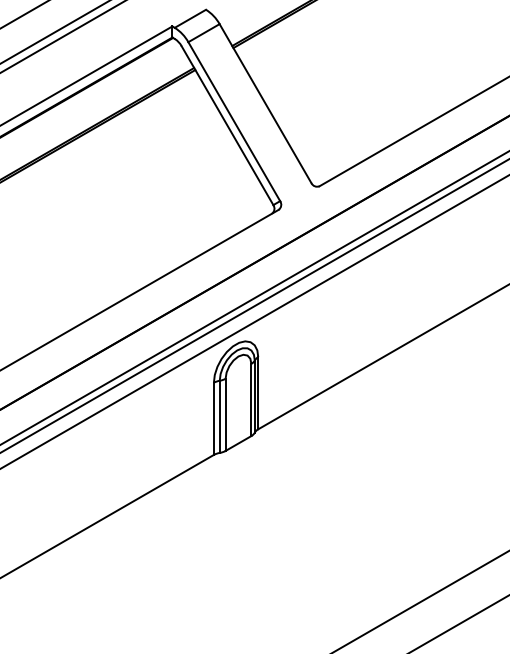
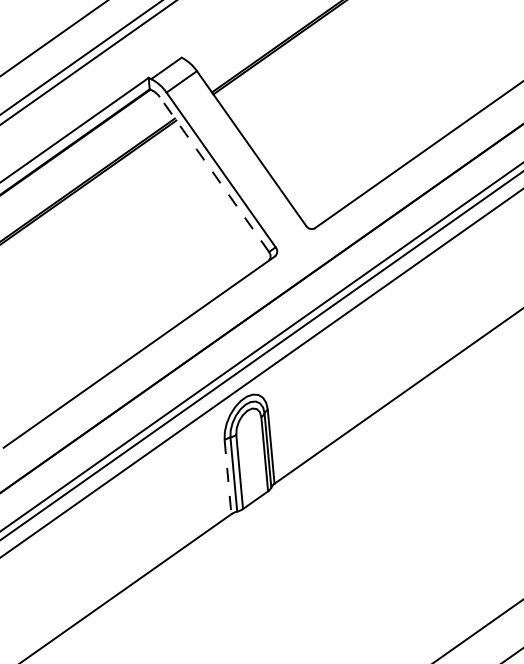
line: (227, 125) -> (214, 174), solid -> dashed
line: (213, 419) -> (227, 477), solid -> dashed

